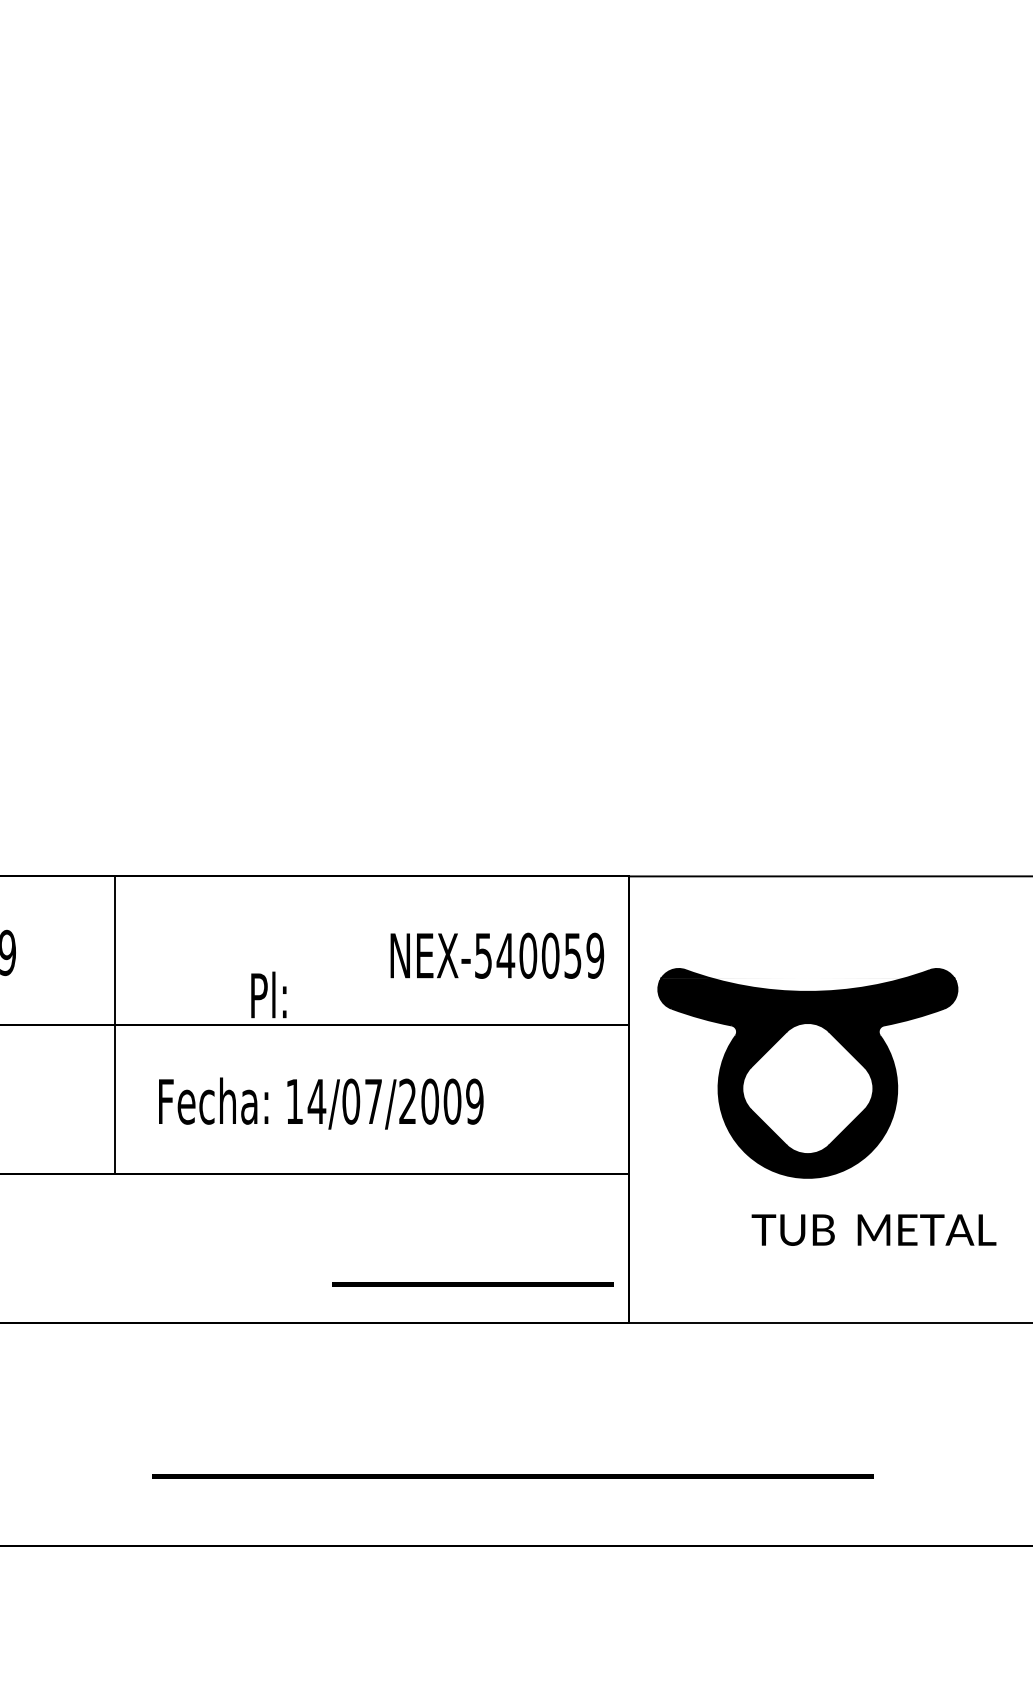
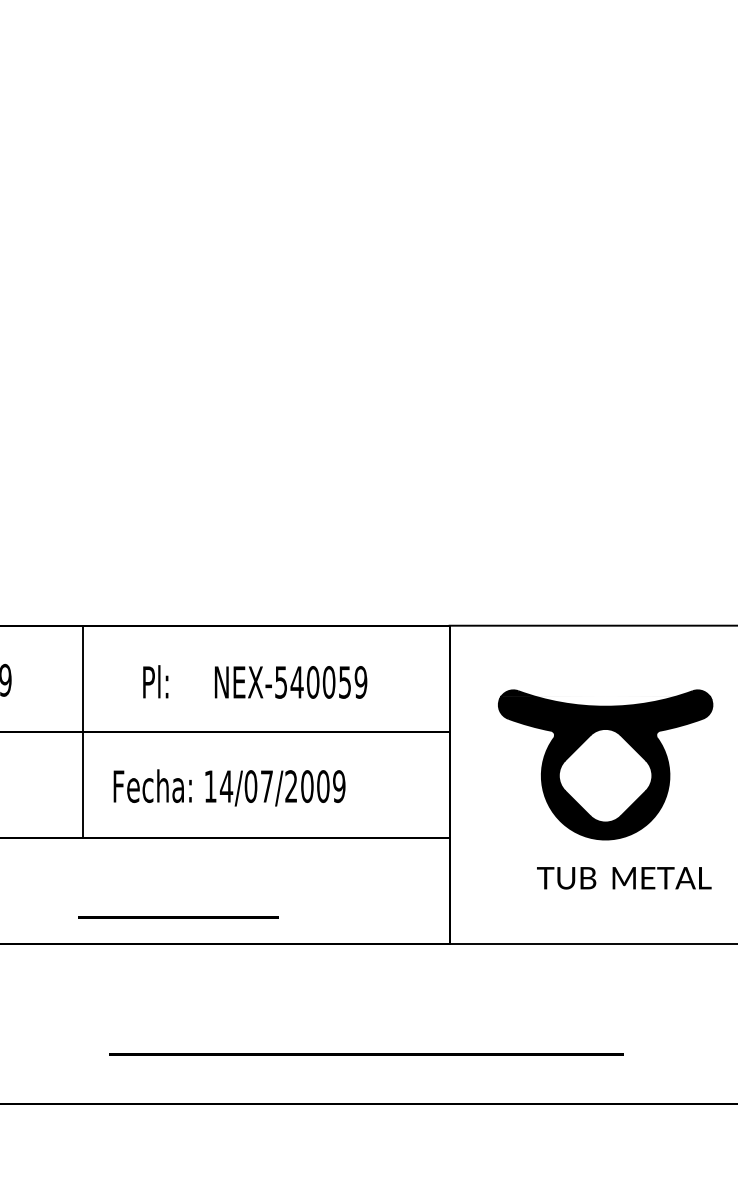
text: (497, 955) -> (291, 682), moved
text: (268, 994) -> (155, 681), moved
part: (807, 1073) -> (605, 765), moved
text: (472, 1284) -> (178, 917), moved

